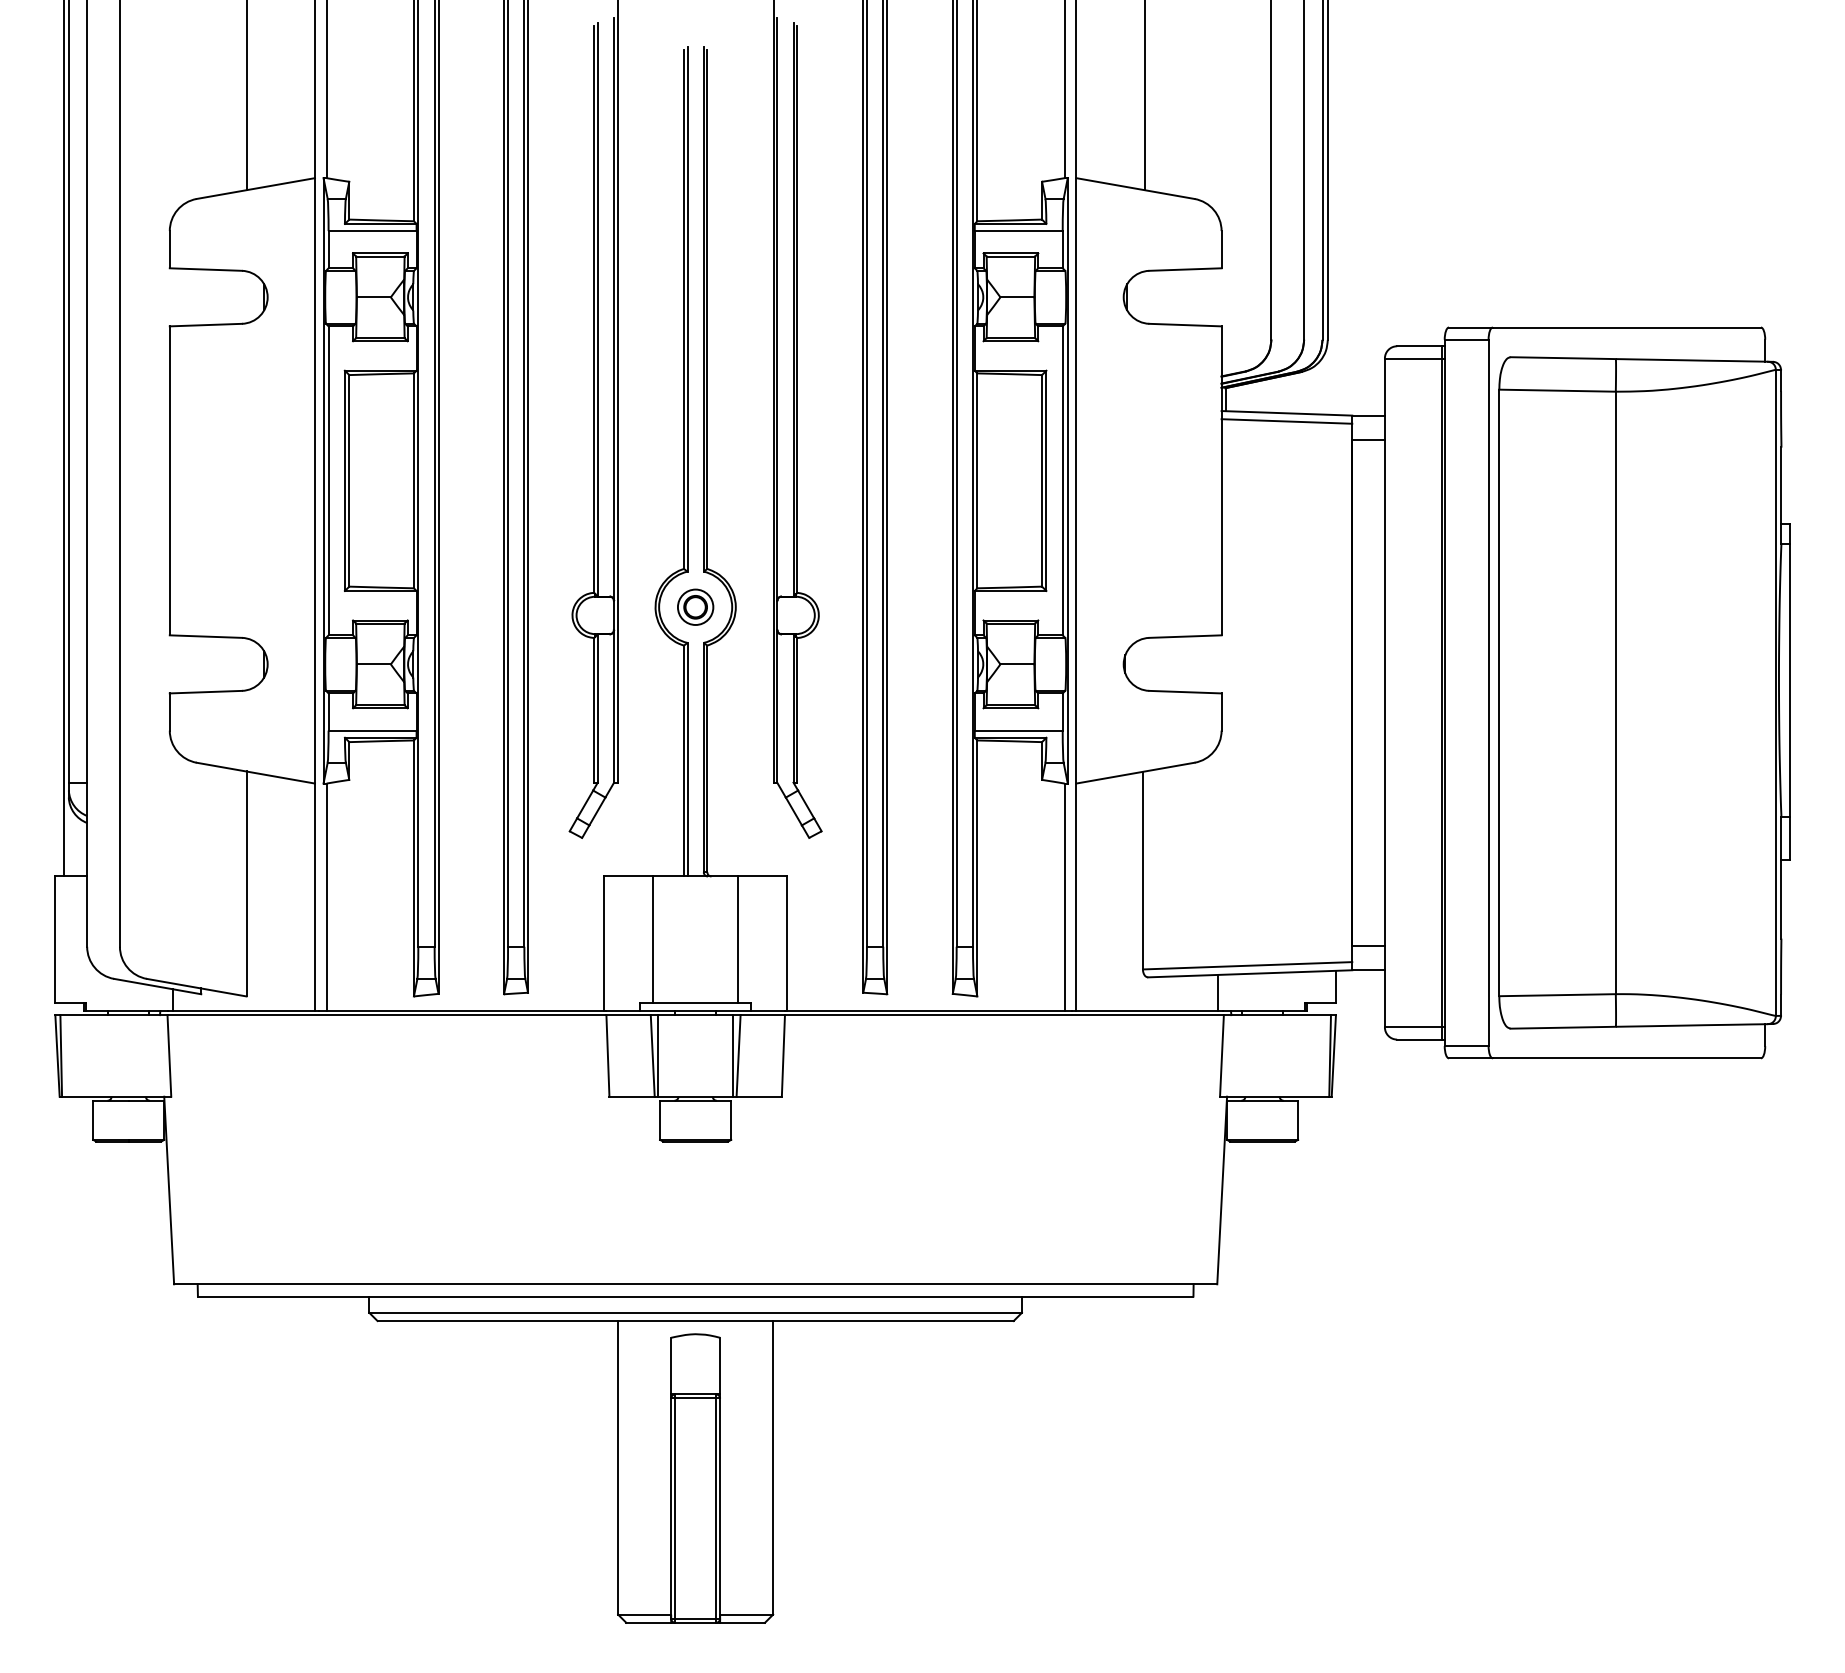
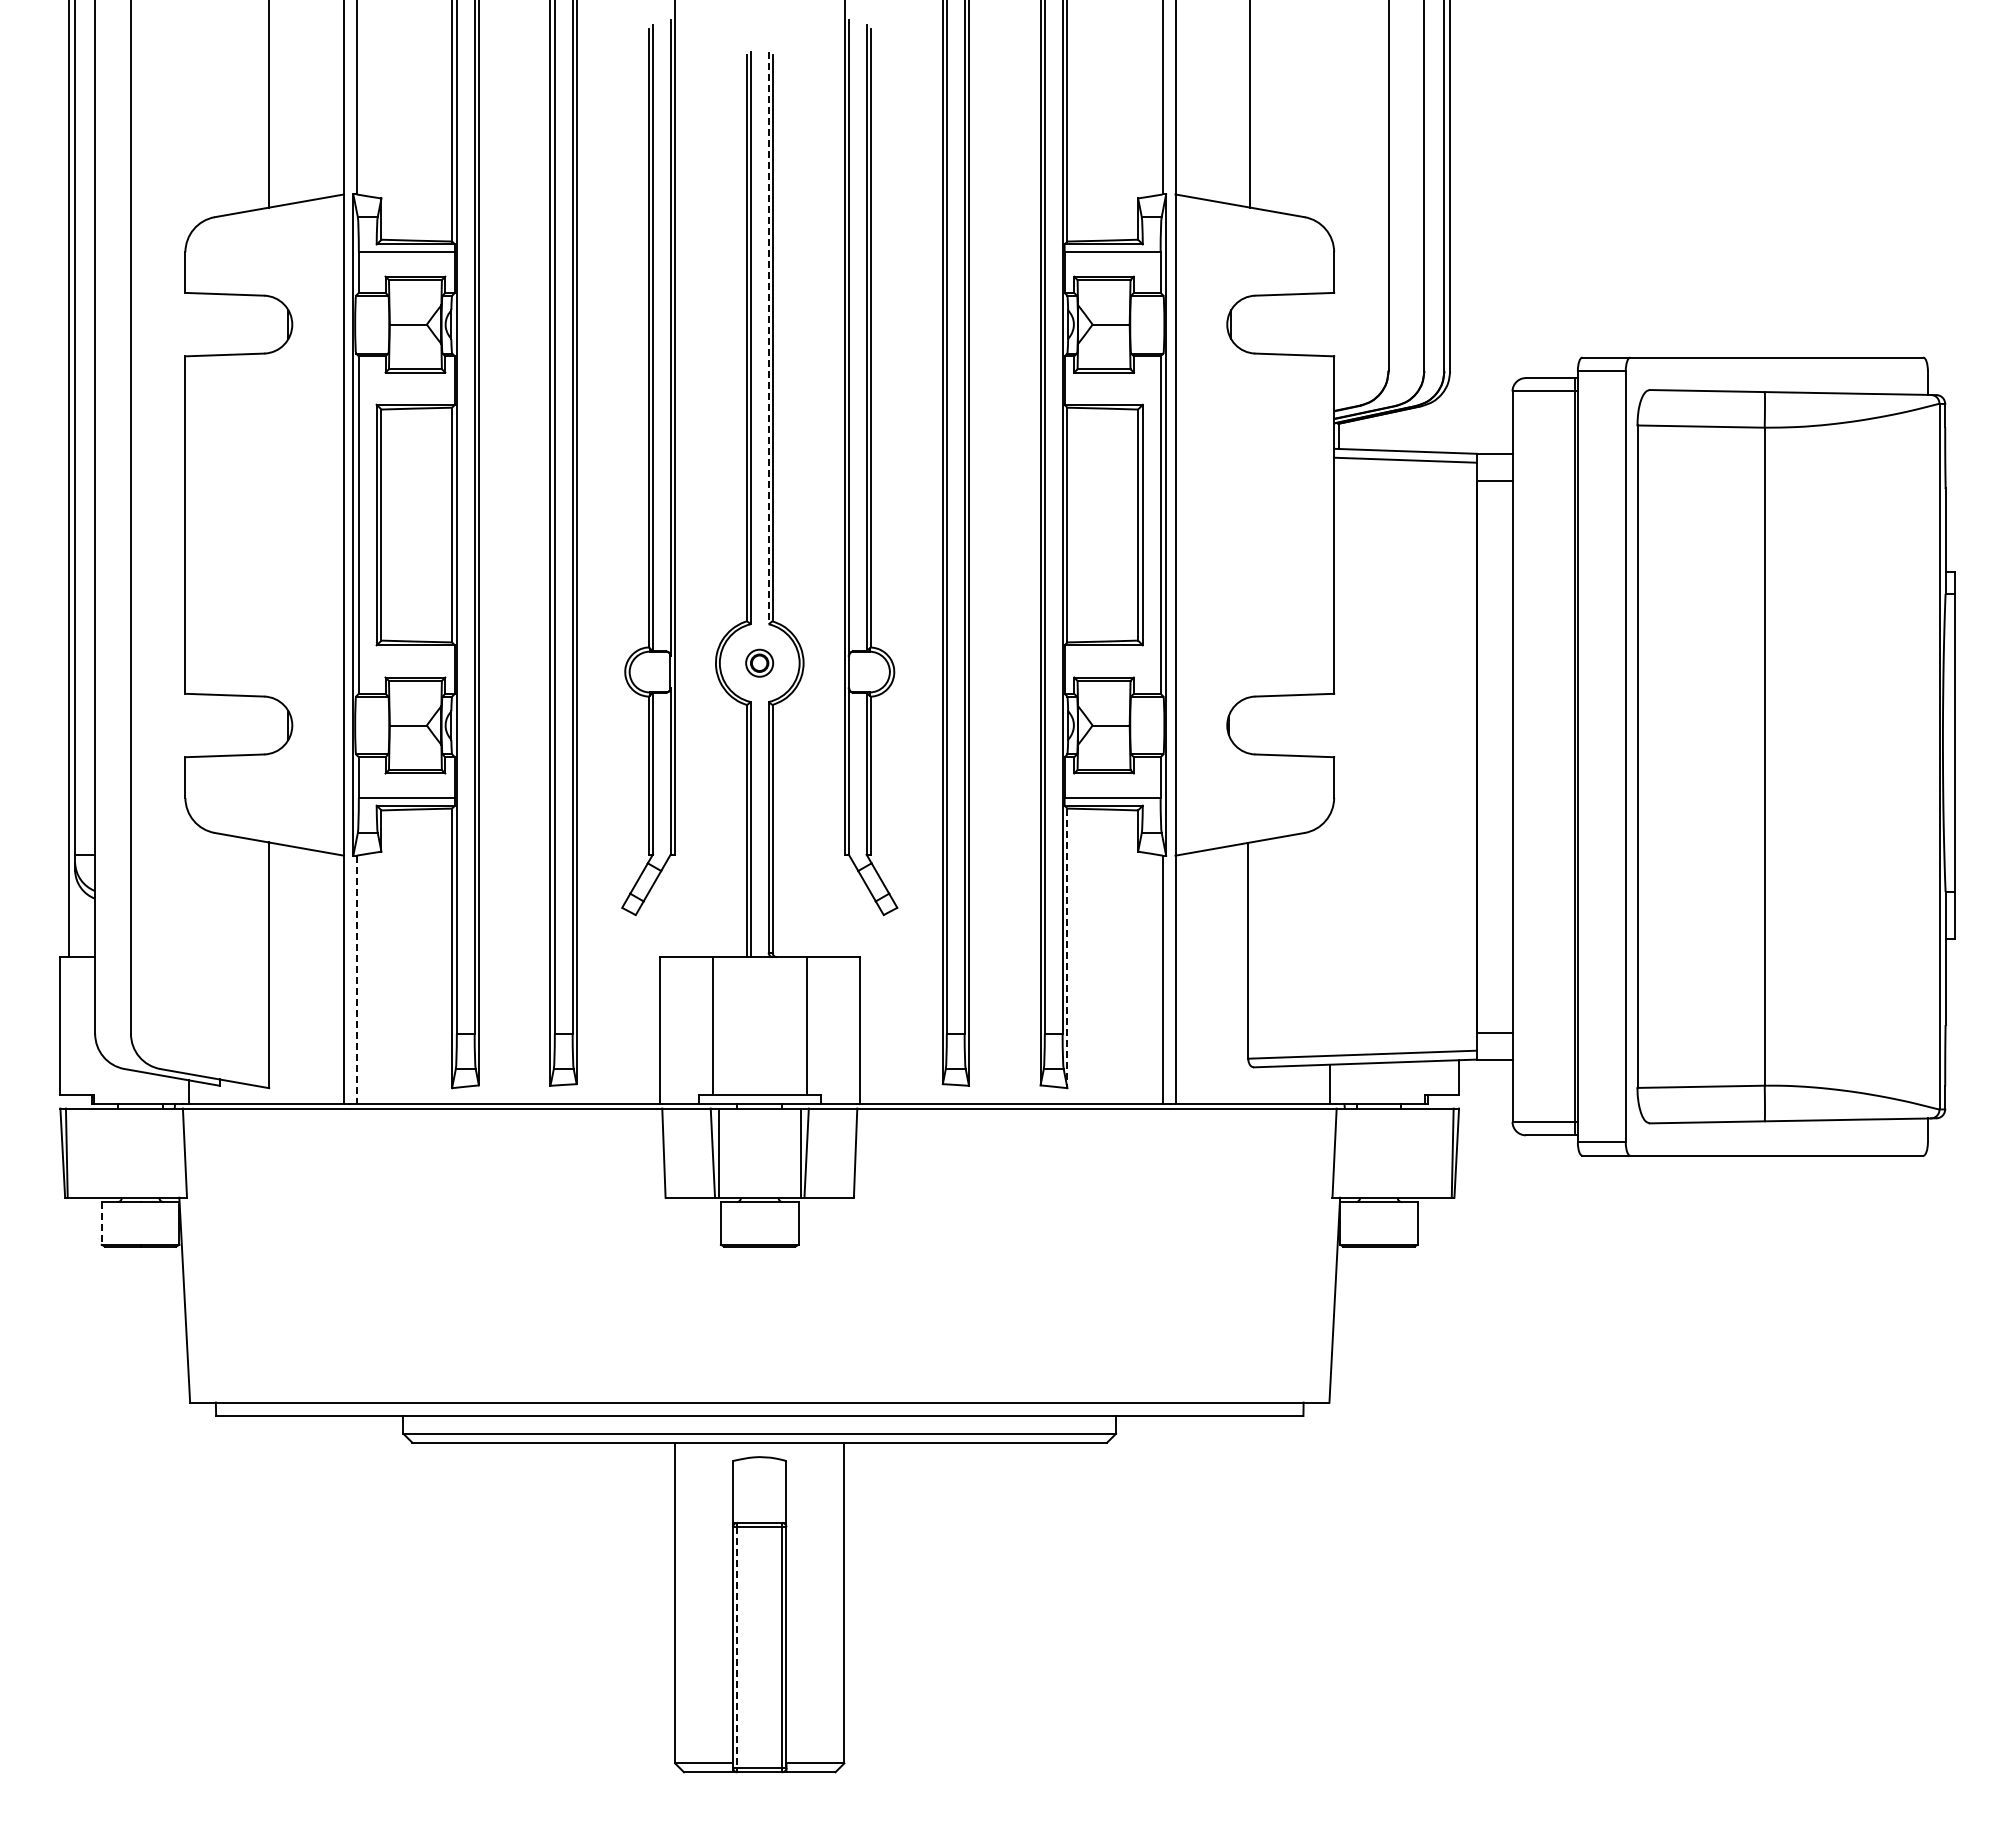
line: (703, 310) -> (768, 338), solid -> dashed
part: (695, 607) -> (759, 663), size x0.7
line: (977, 868) -> (1067, 948), solid -> dashed
line: (326, 897) -> (356, 980), solid -> dashed
line: (92, 1120) -> (101, 1223), solid -> dashed
line: (675, 1509) -> (737, 1648), solid -> dashed

